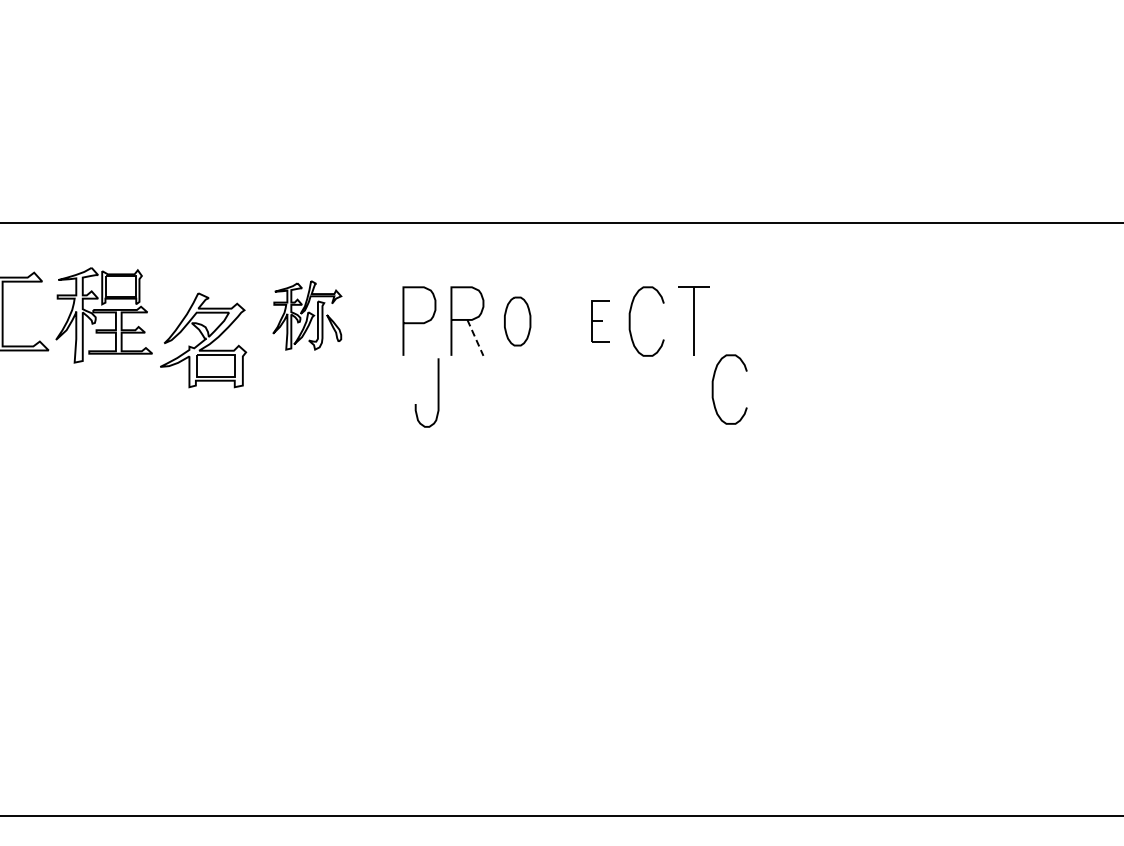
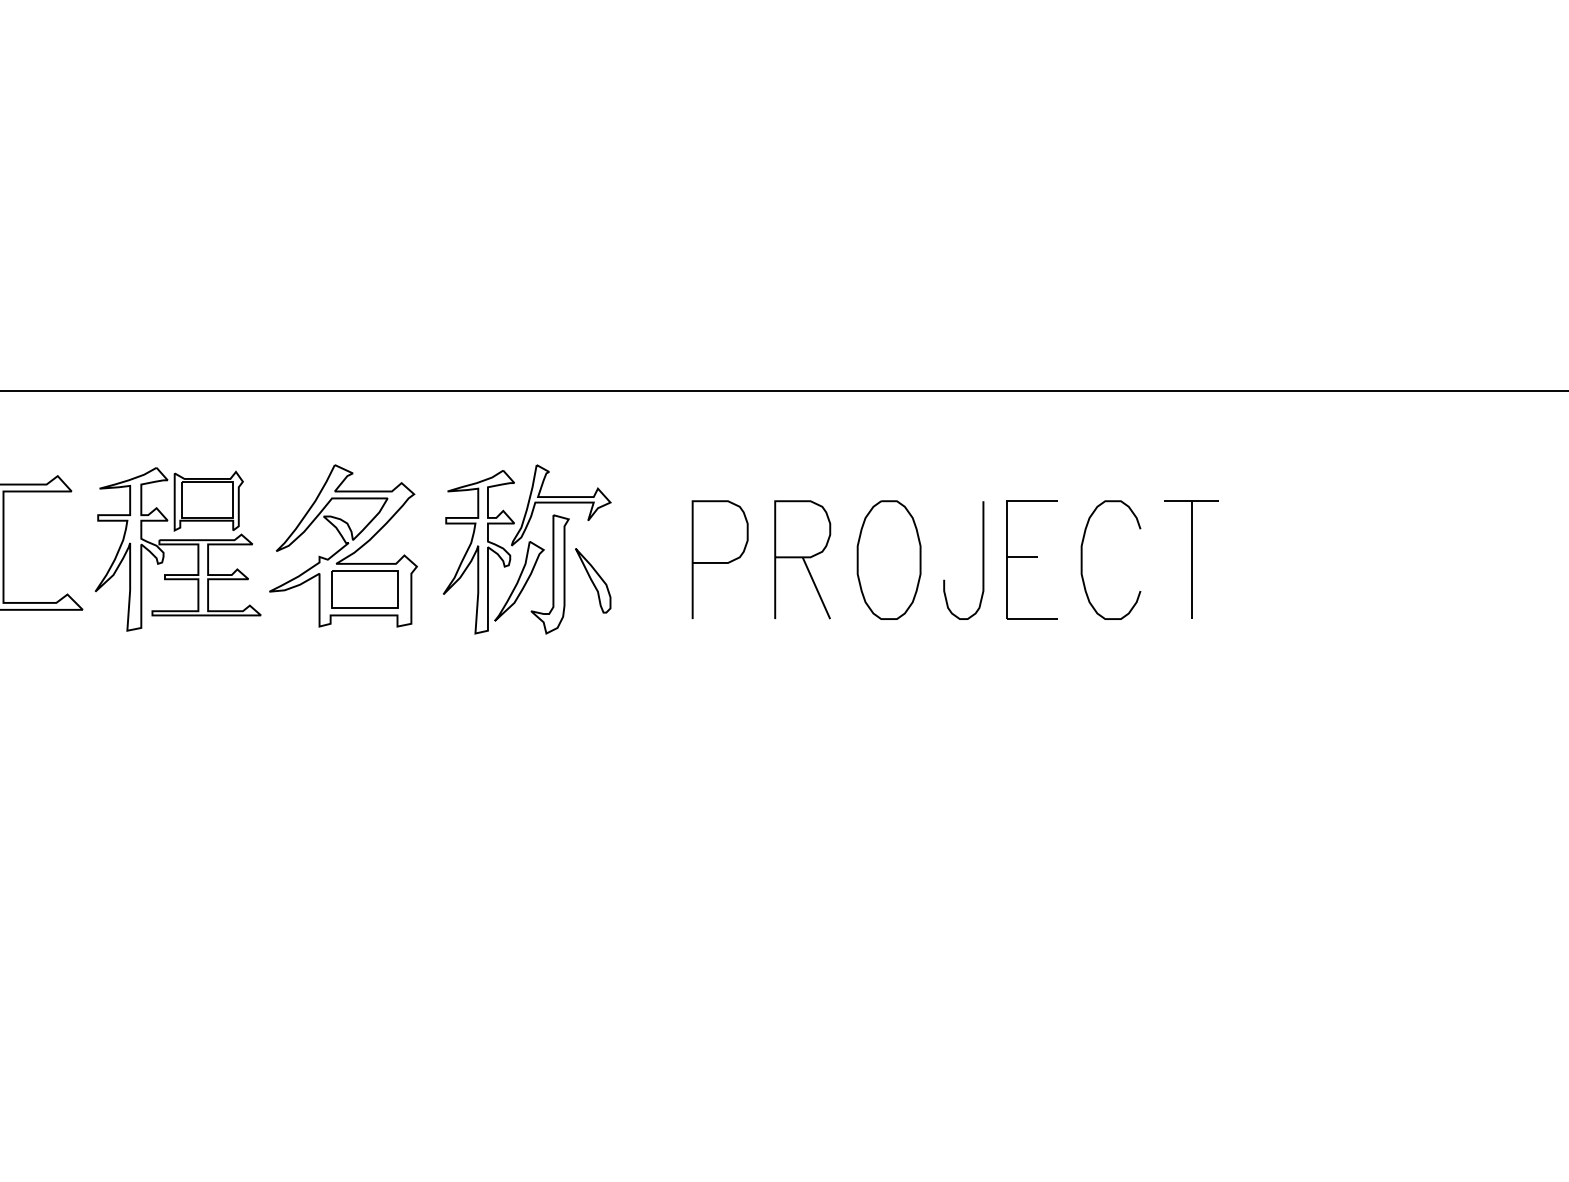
part: (307, 315) -> (527, 549), size x1.43
part: (517, 321) -> (888, 560), size x1.43
part: (600, 321) -> (1031, 560), size x1.67
line: (475, 337) -> (816, 587), dashed -> solid
part: (203, 340) -> (343, 546), moved
curve: (713, 389) -> (1225, 676), removed
curve: (437, 392) -> (981, 560), moved

